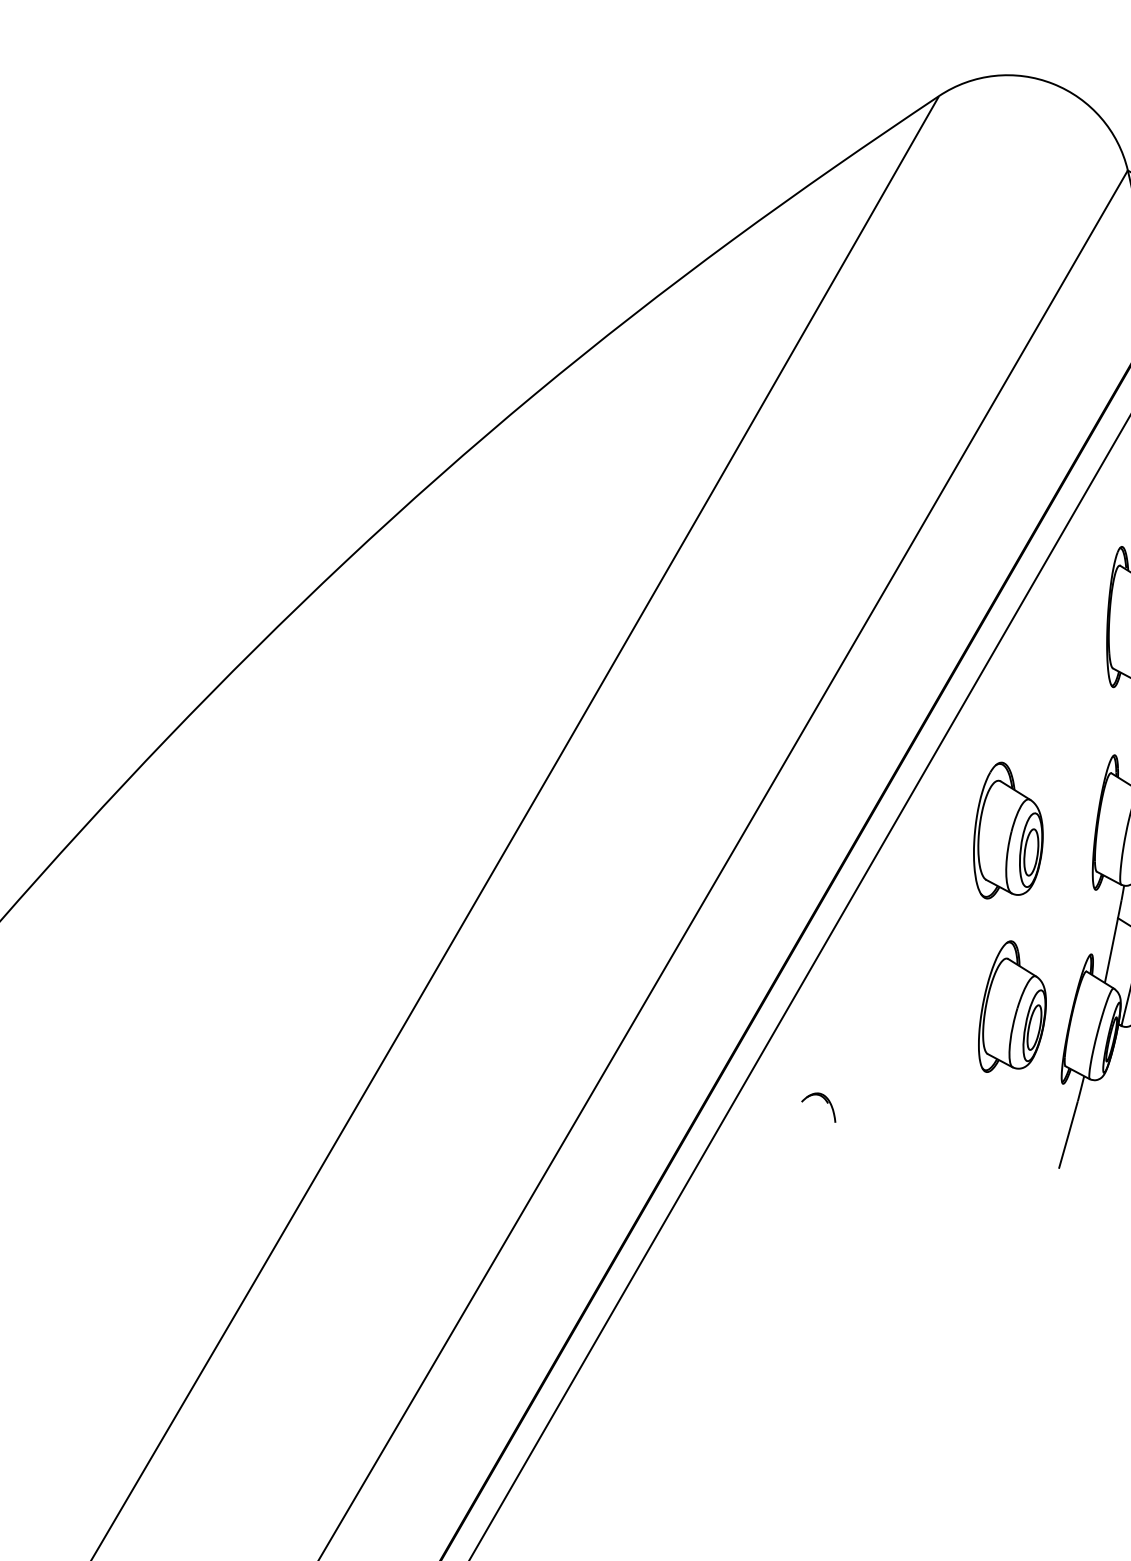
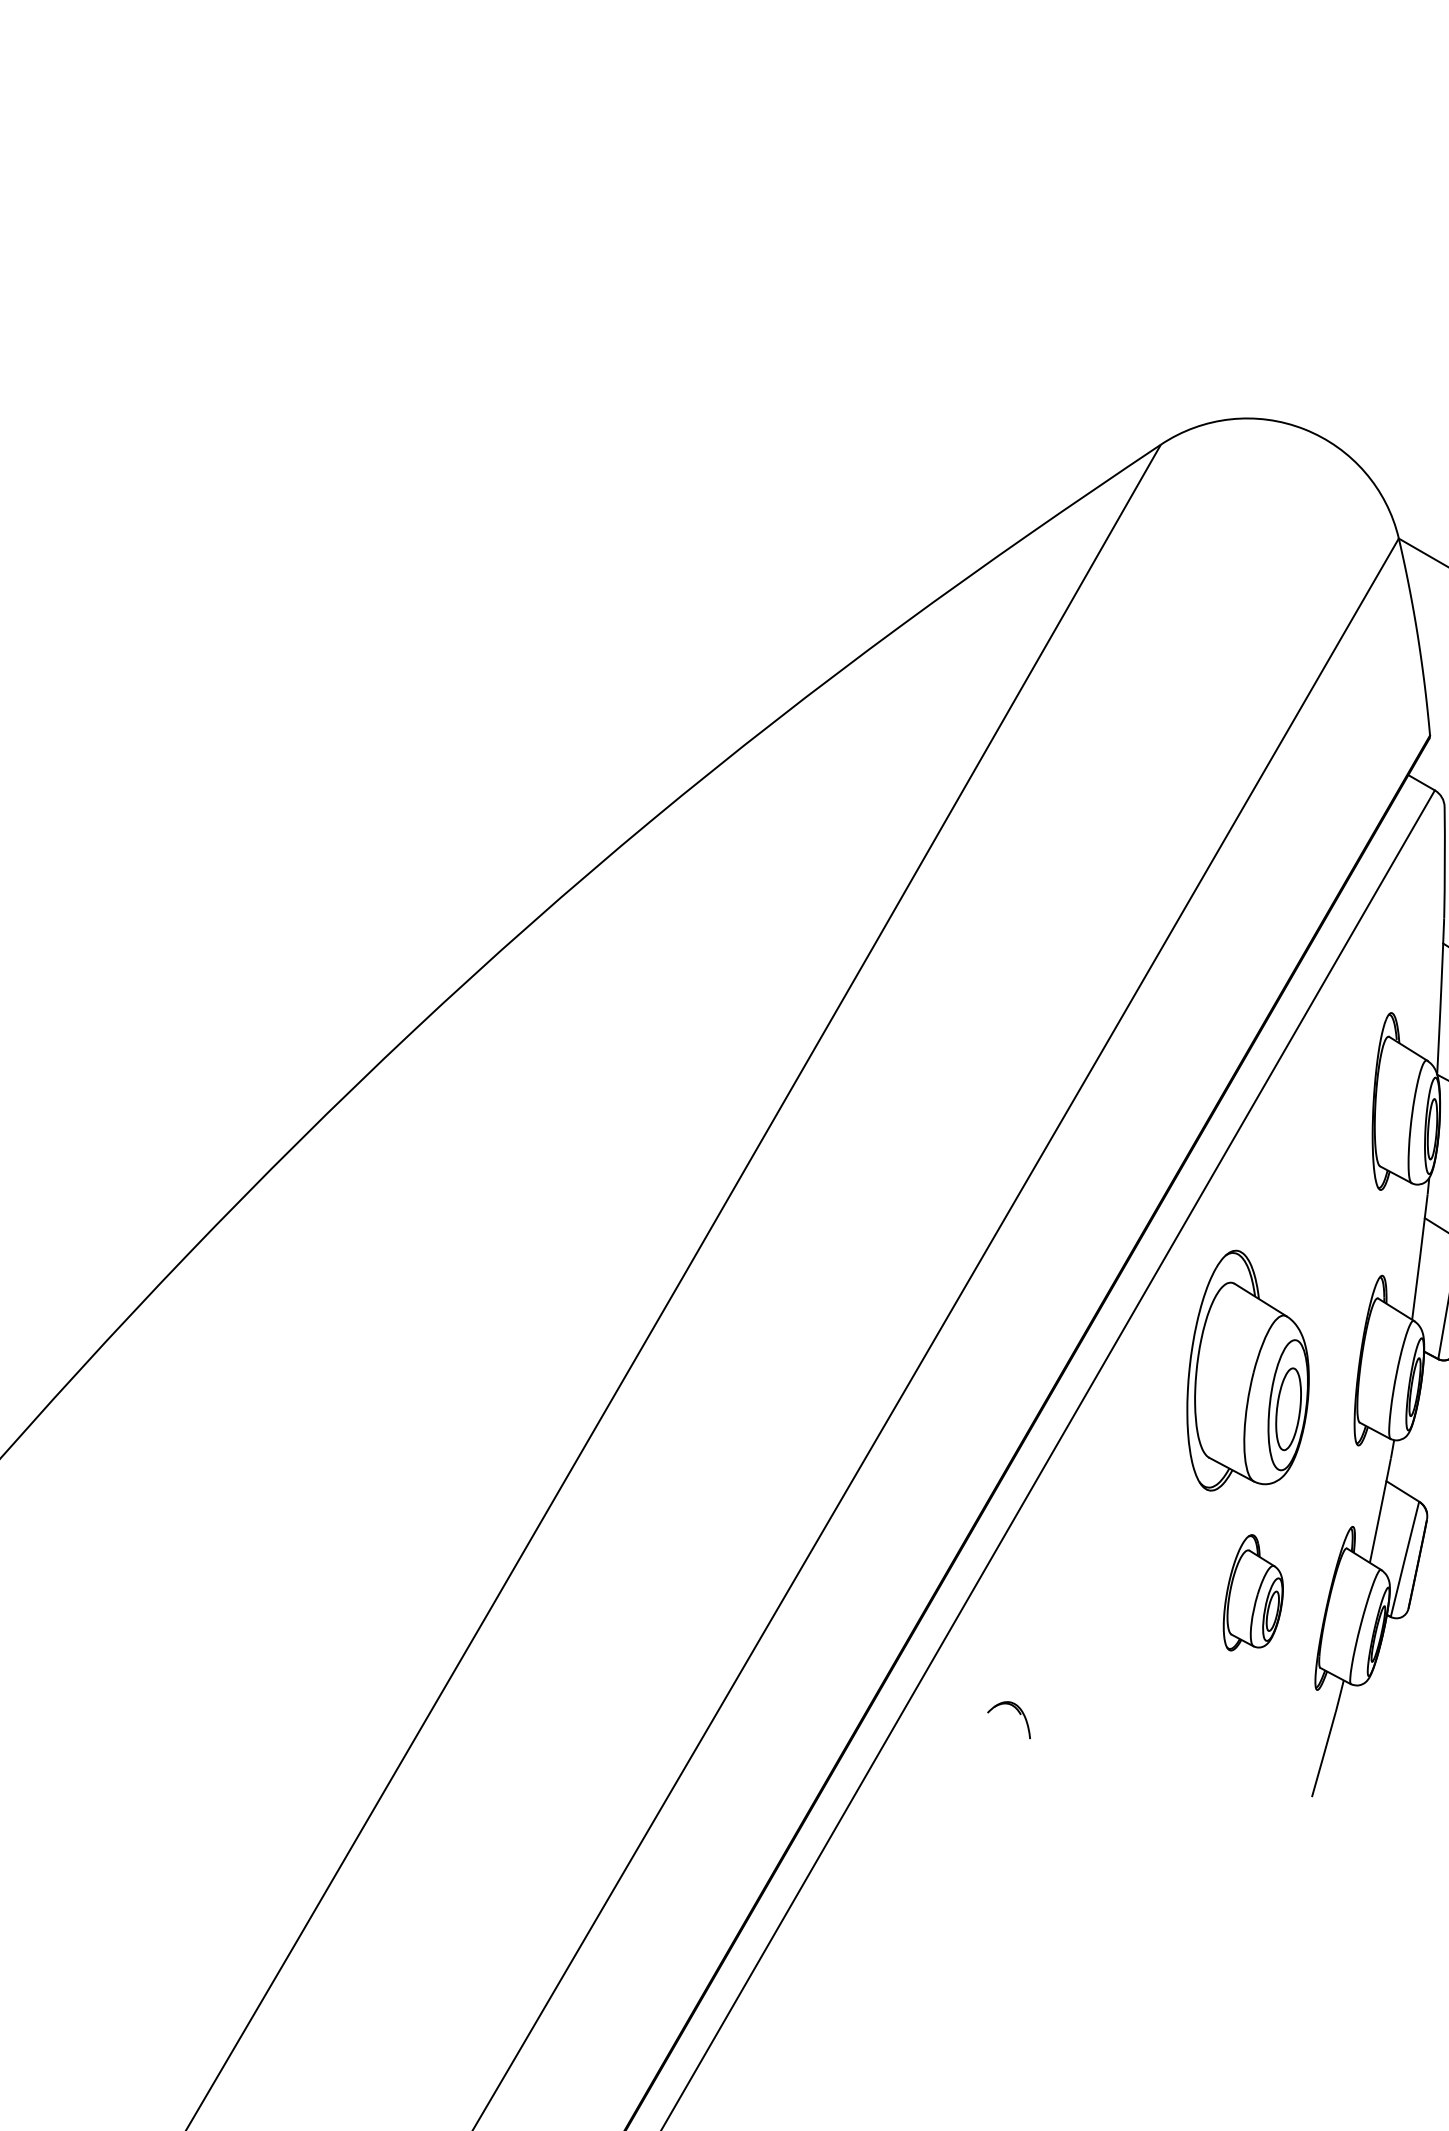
part: (1008, 830) -> (1248, 1370), size x1.4
part: (1012, 1006) -> (1253, 1592), size x0.7

